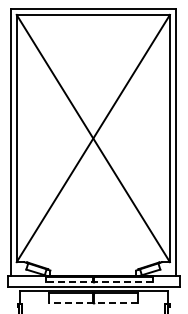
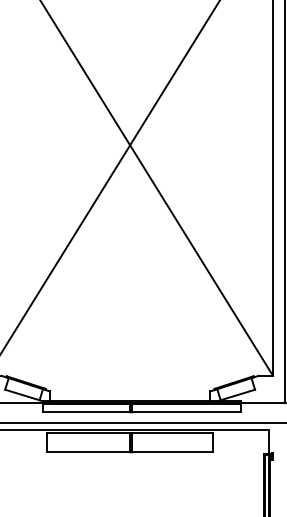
line: (99, 281) -> (141, 411), dashed -> solid
line: (93, 302) -> (130, 451), dashed -> solid

